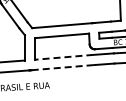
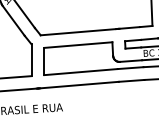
line: (63, 57) -> (80, 72), dashed -> solid
line: (63, 67) -> (80, 84), dashed -> solid

